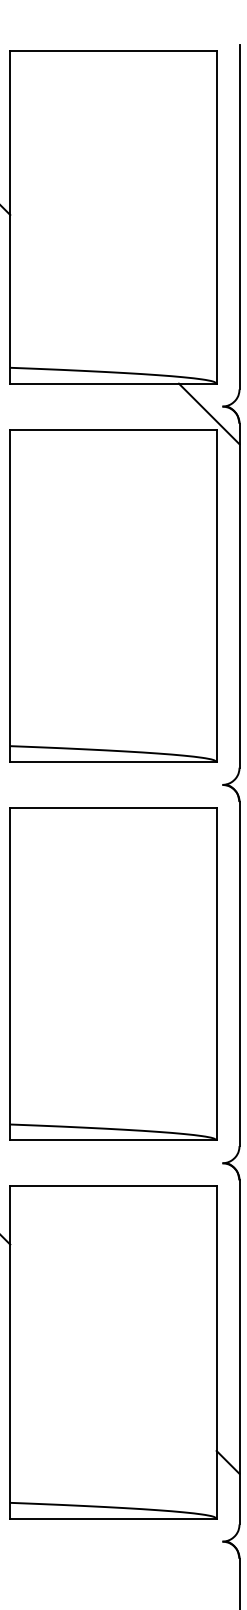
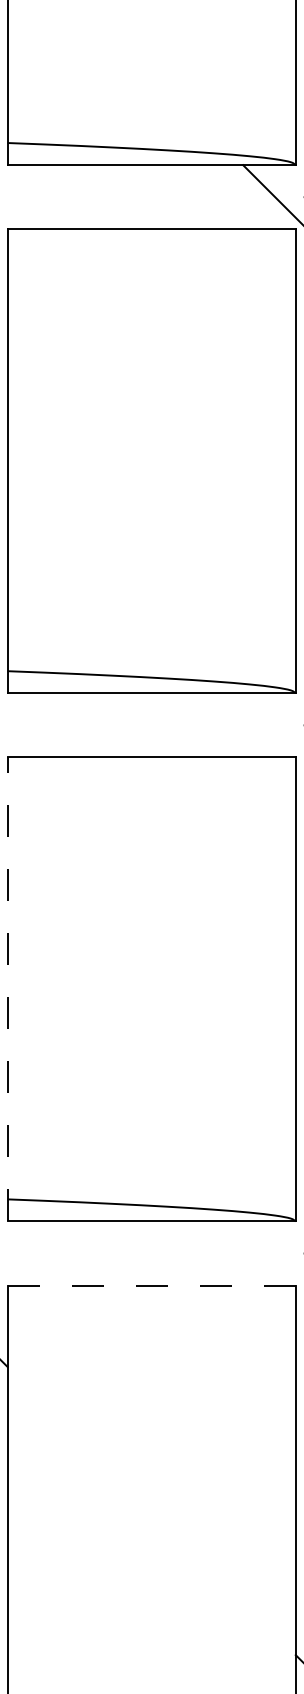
line: (10, 973) -> (8, 988), solid -> dashed
line: (113, 1186) -> (151, 1285), solid -> dashed

